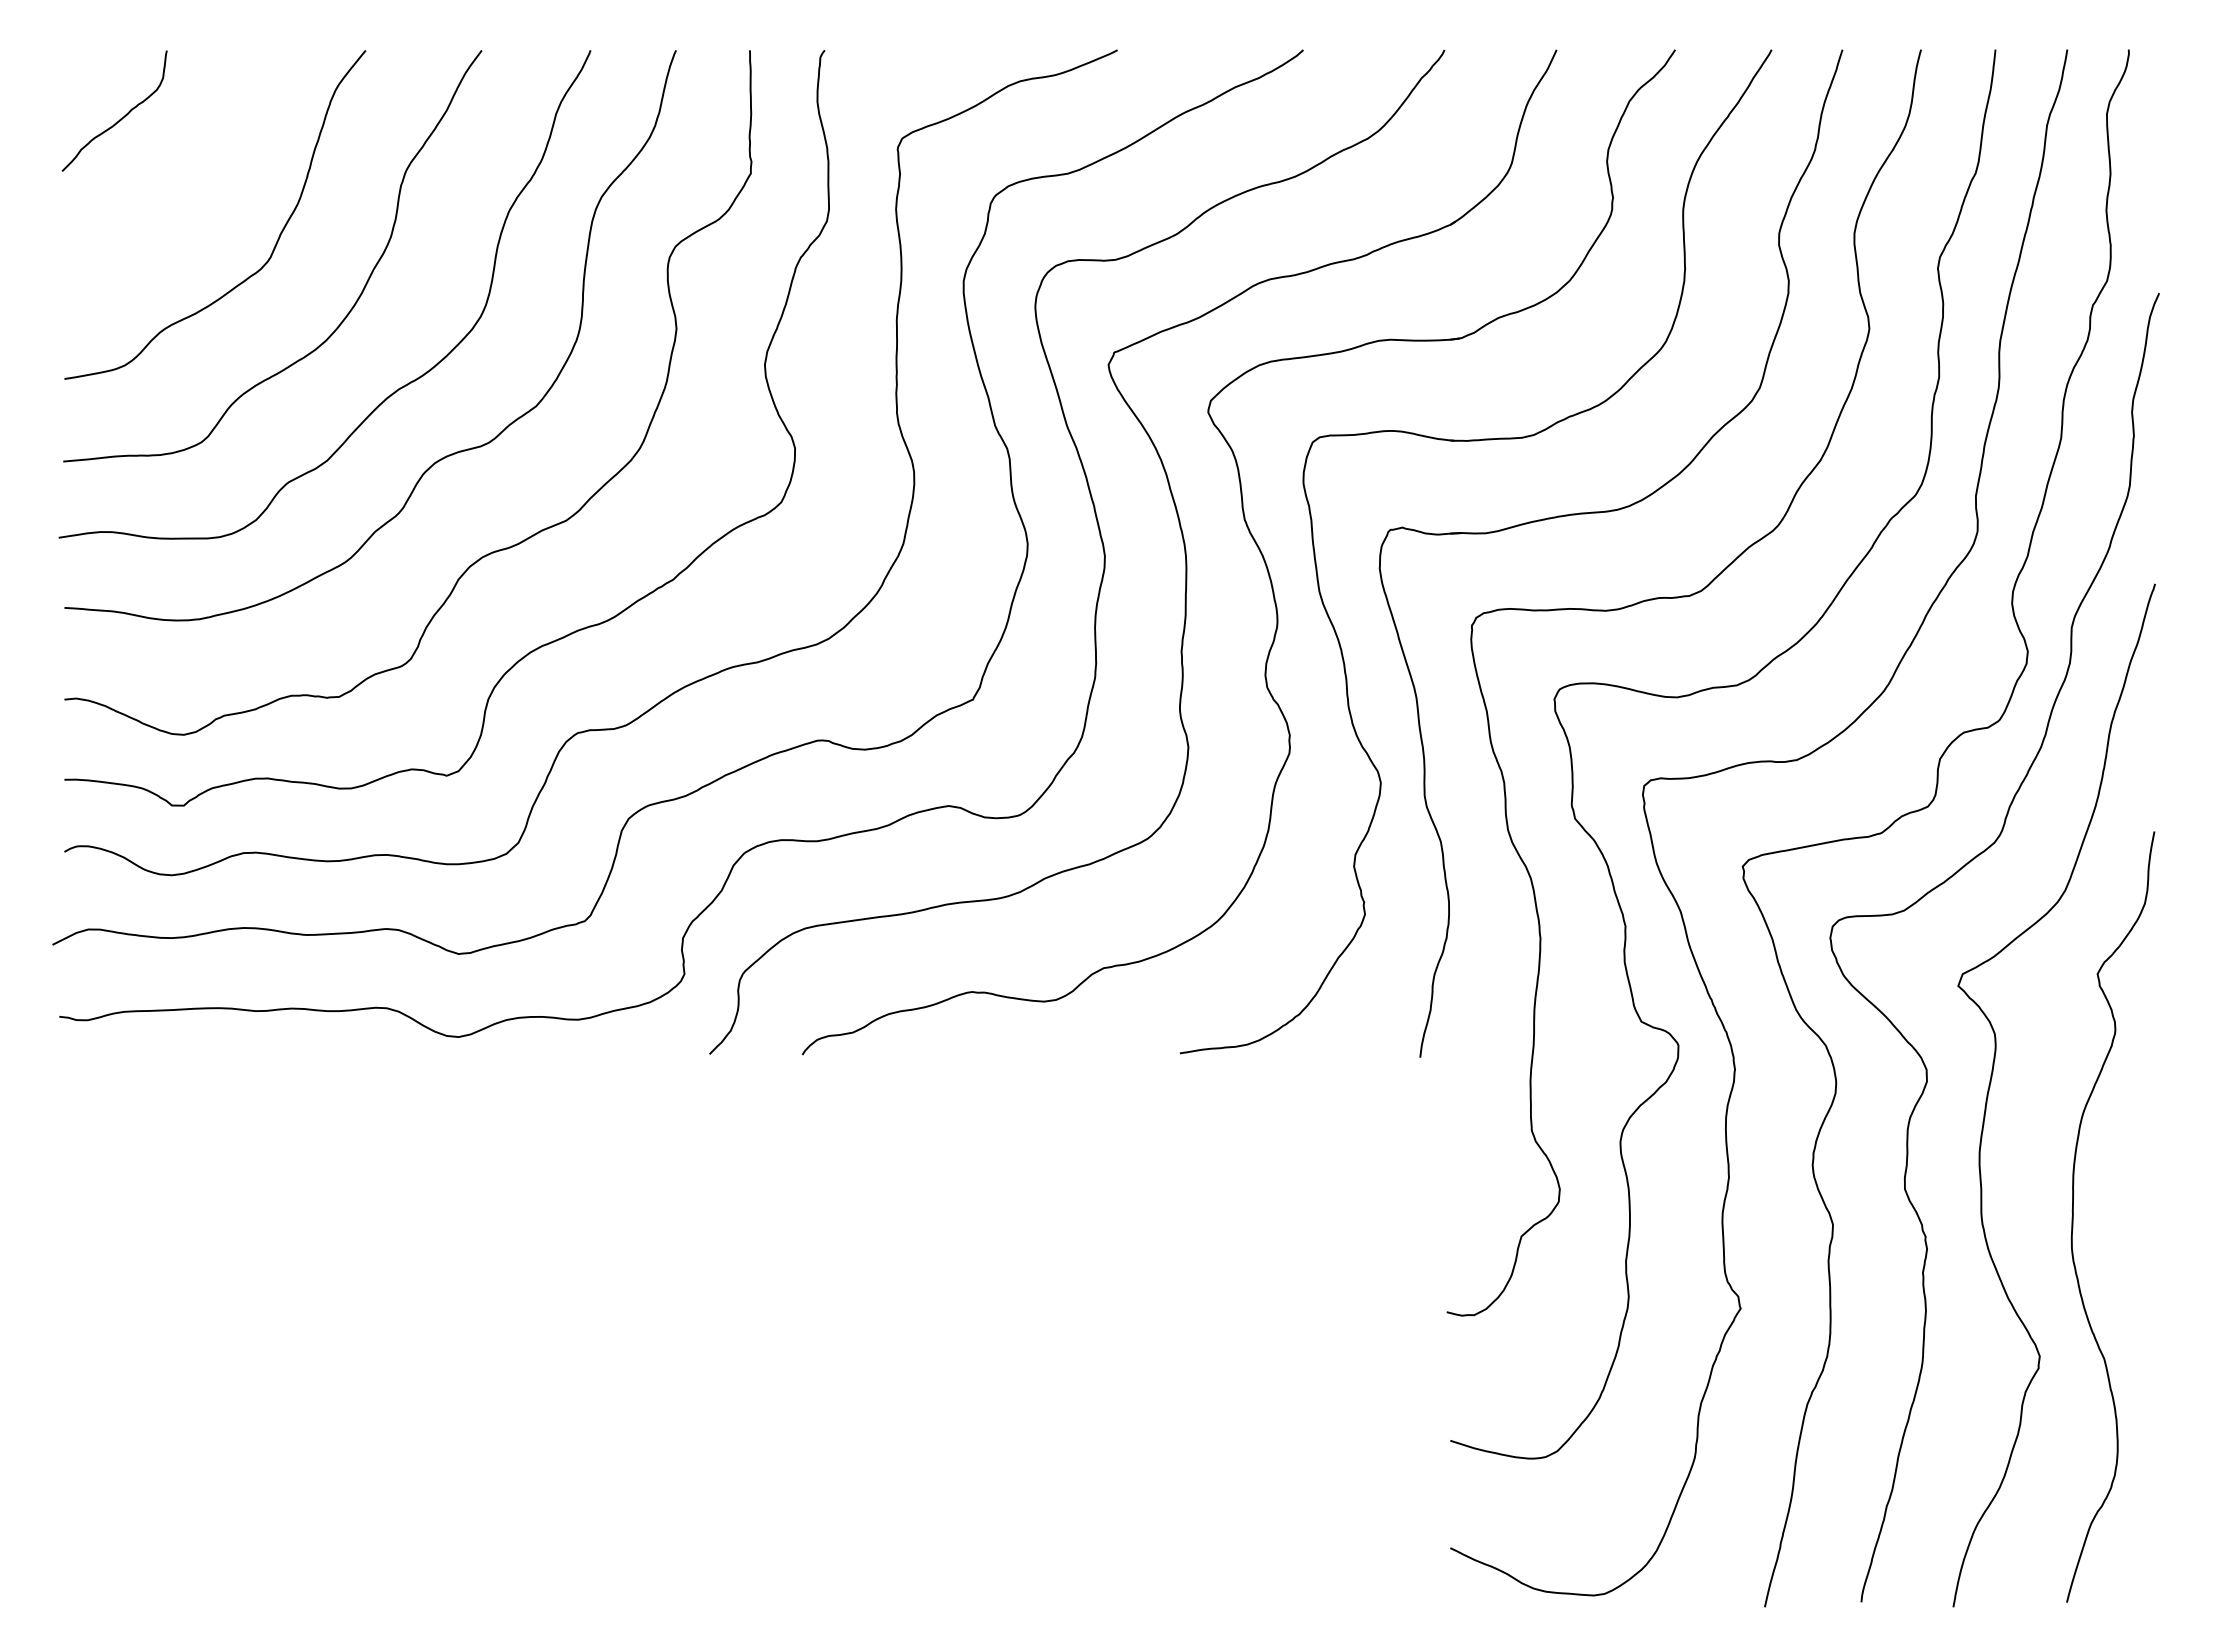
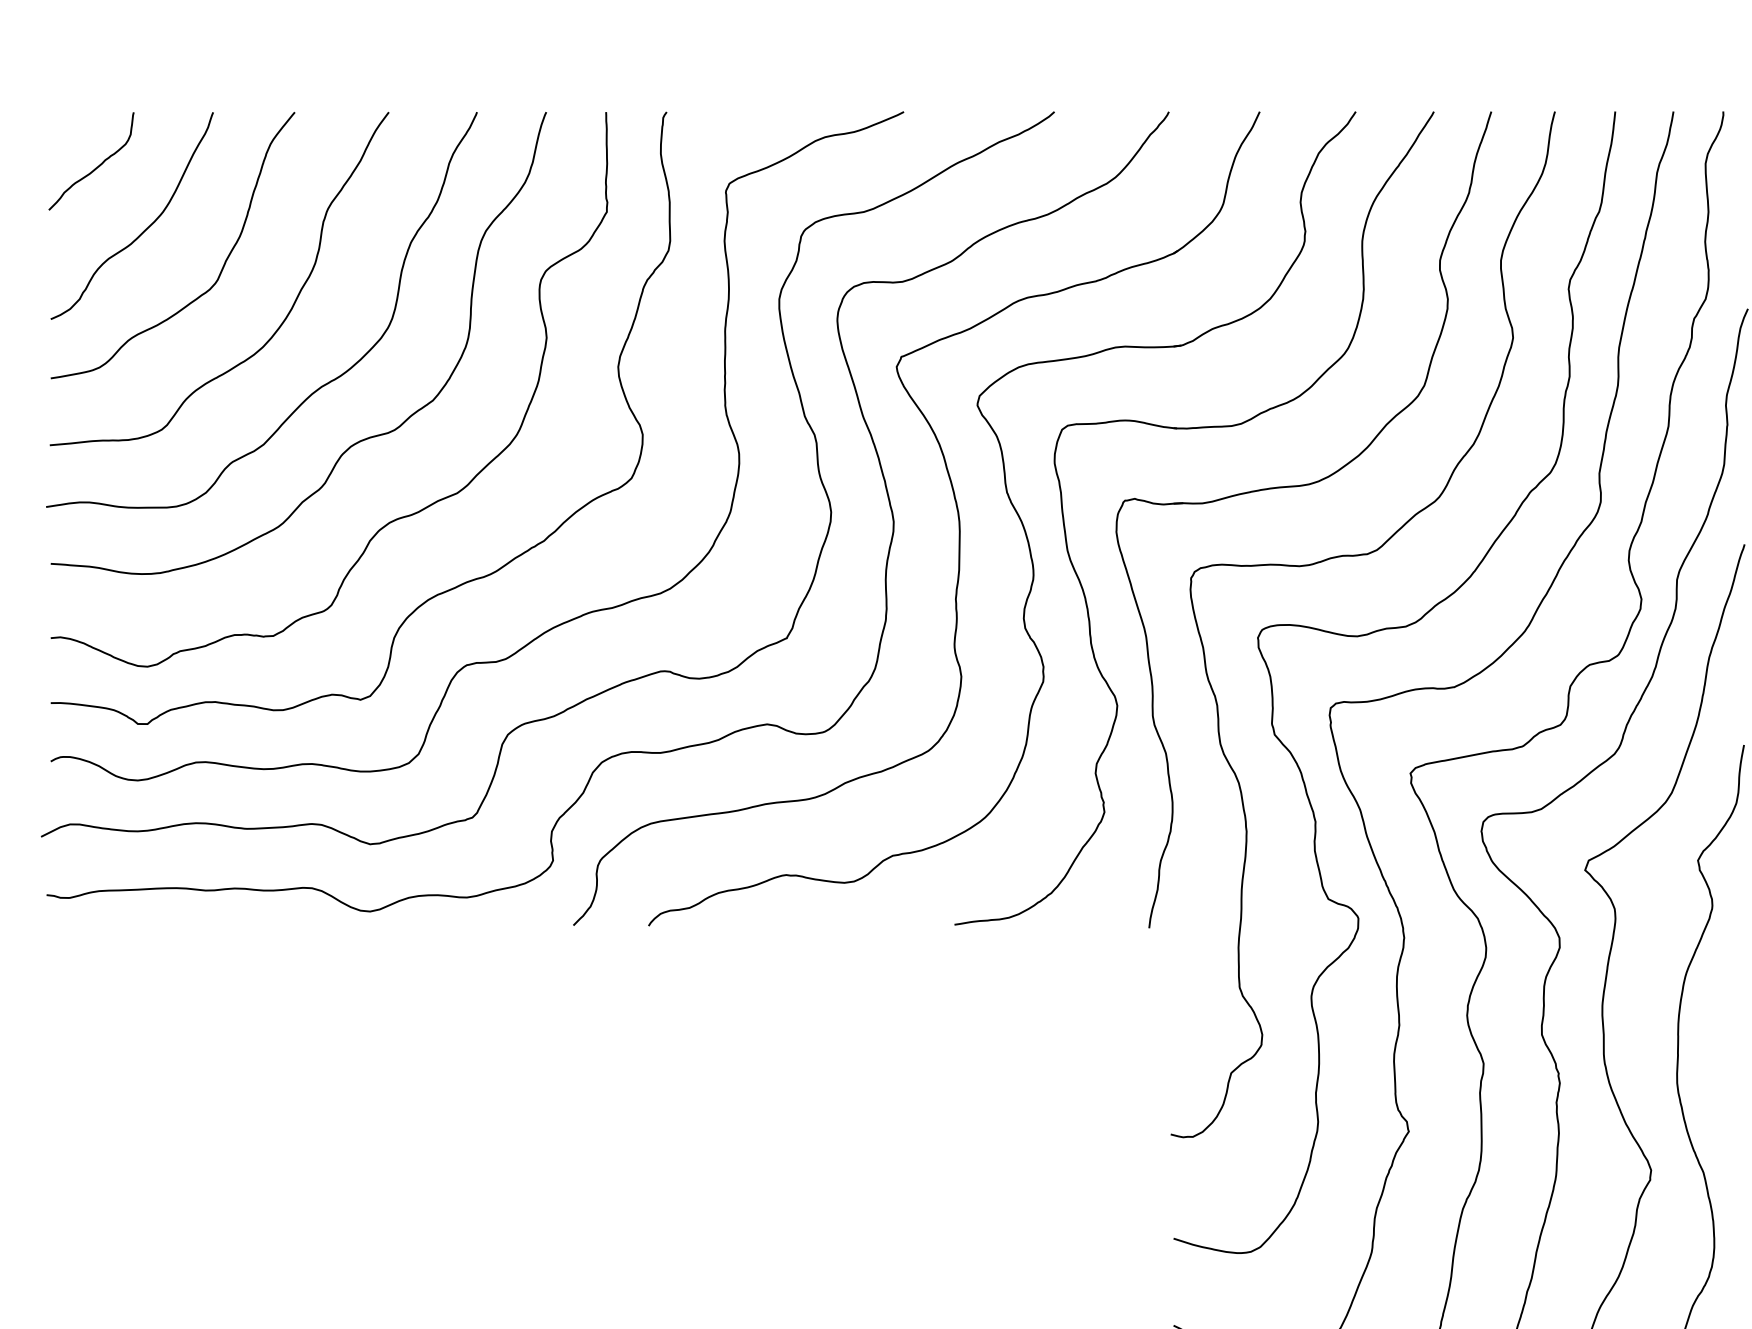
curve: (181, 194) -> (145, 228), added

